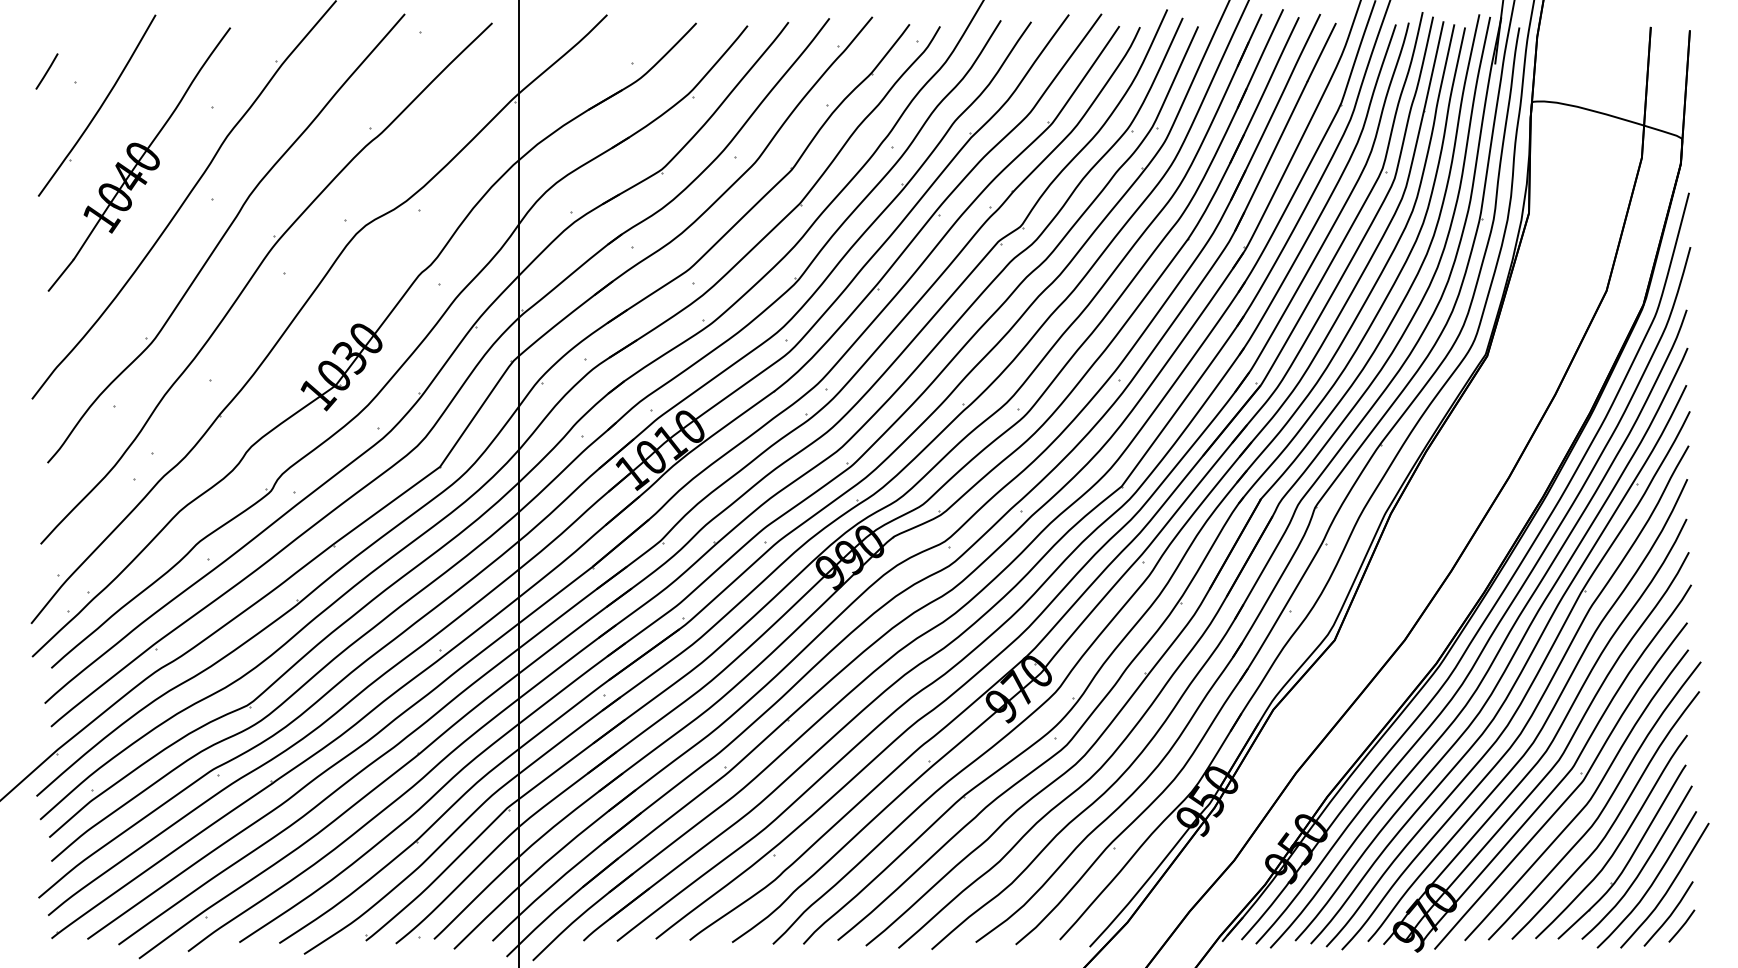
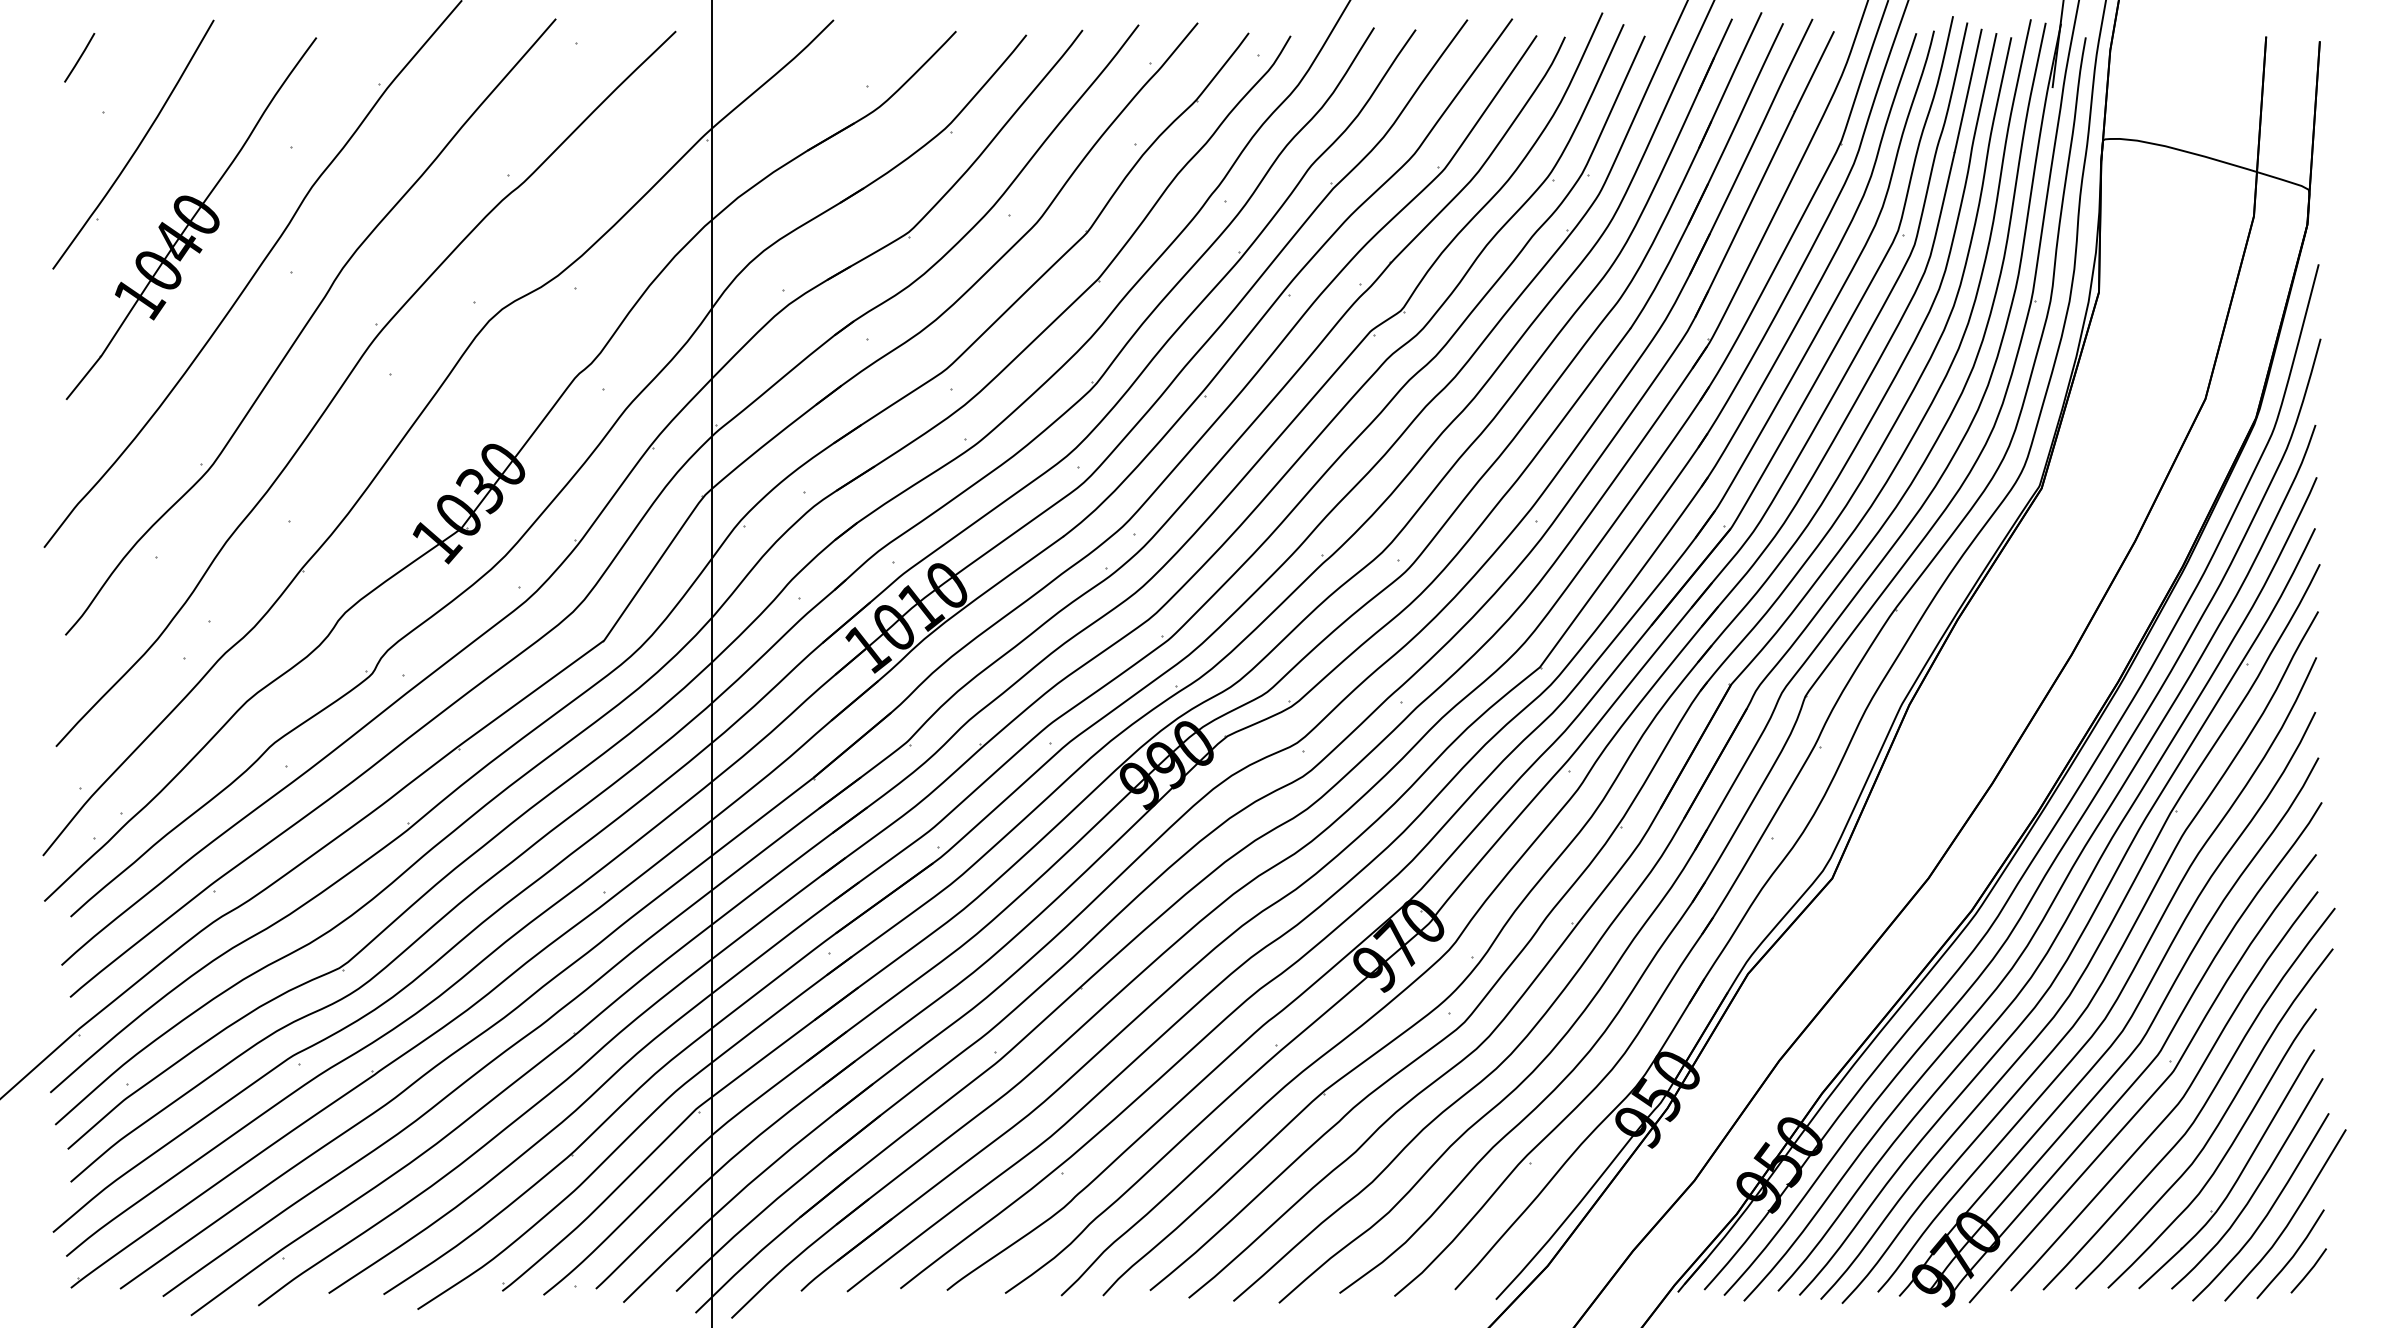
line: (46, 71) -> (79, 57), moved

